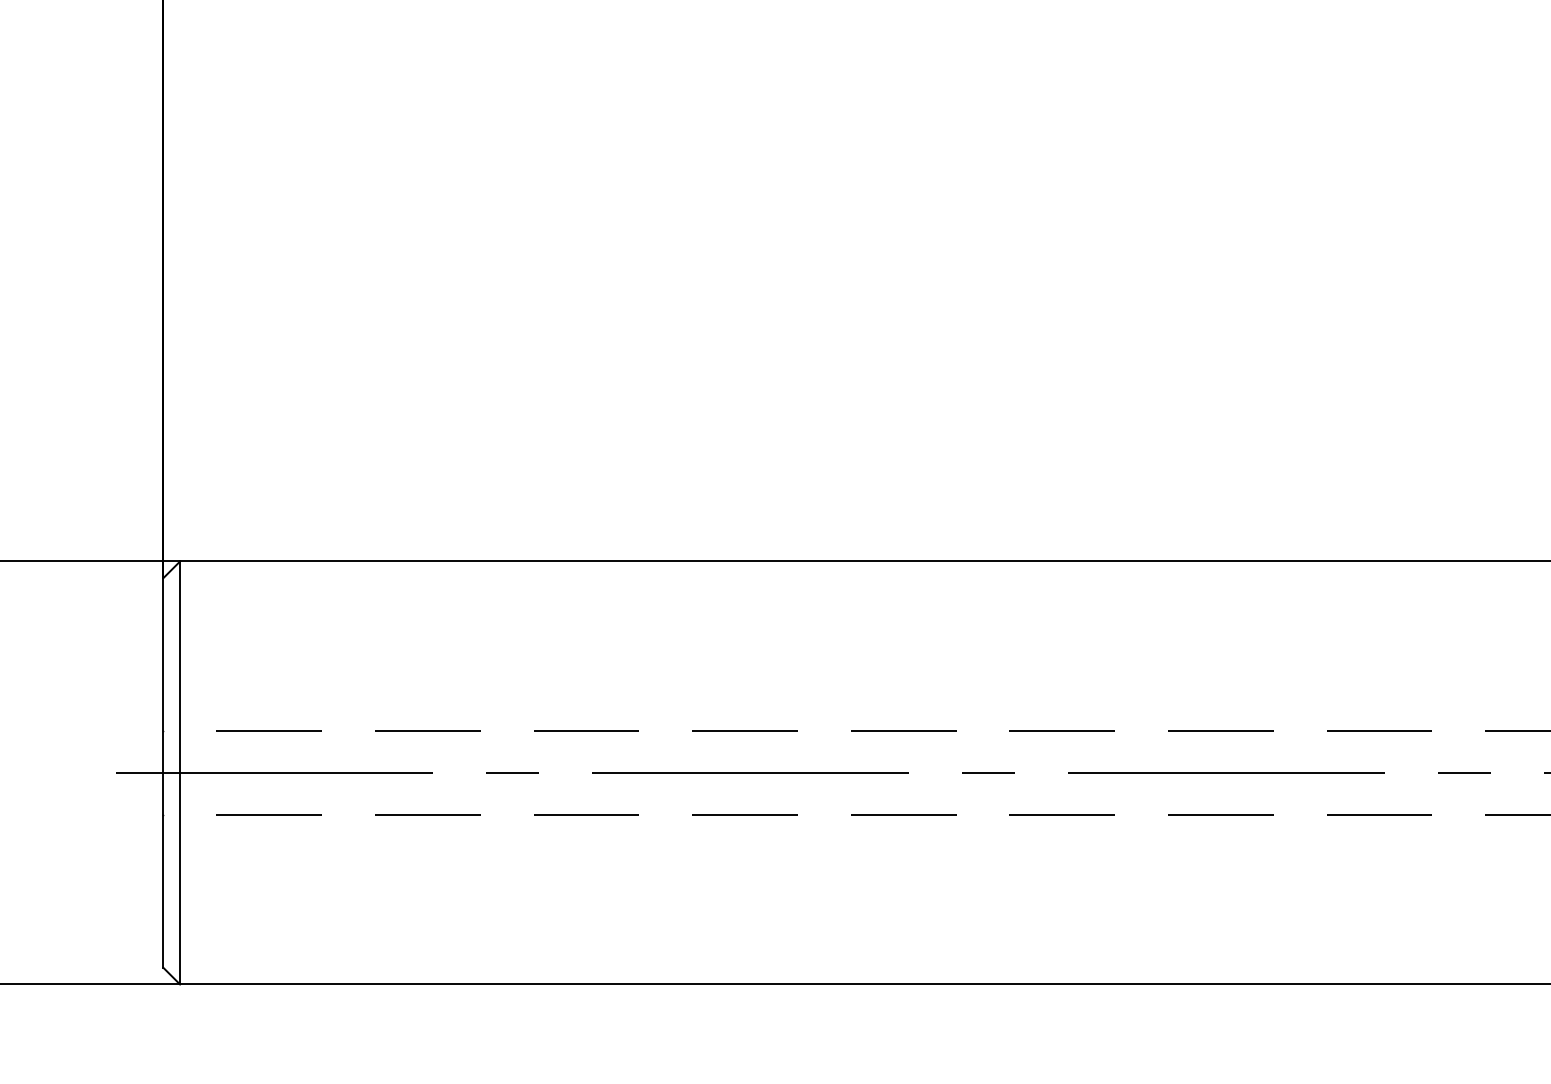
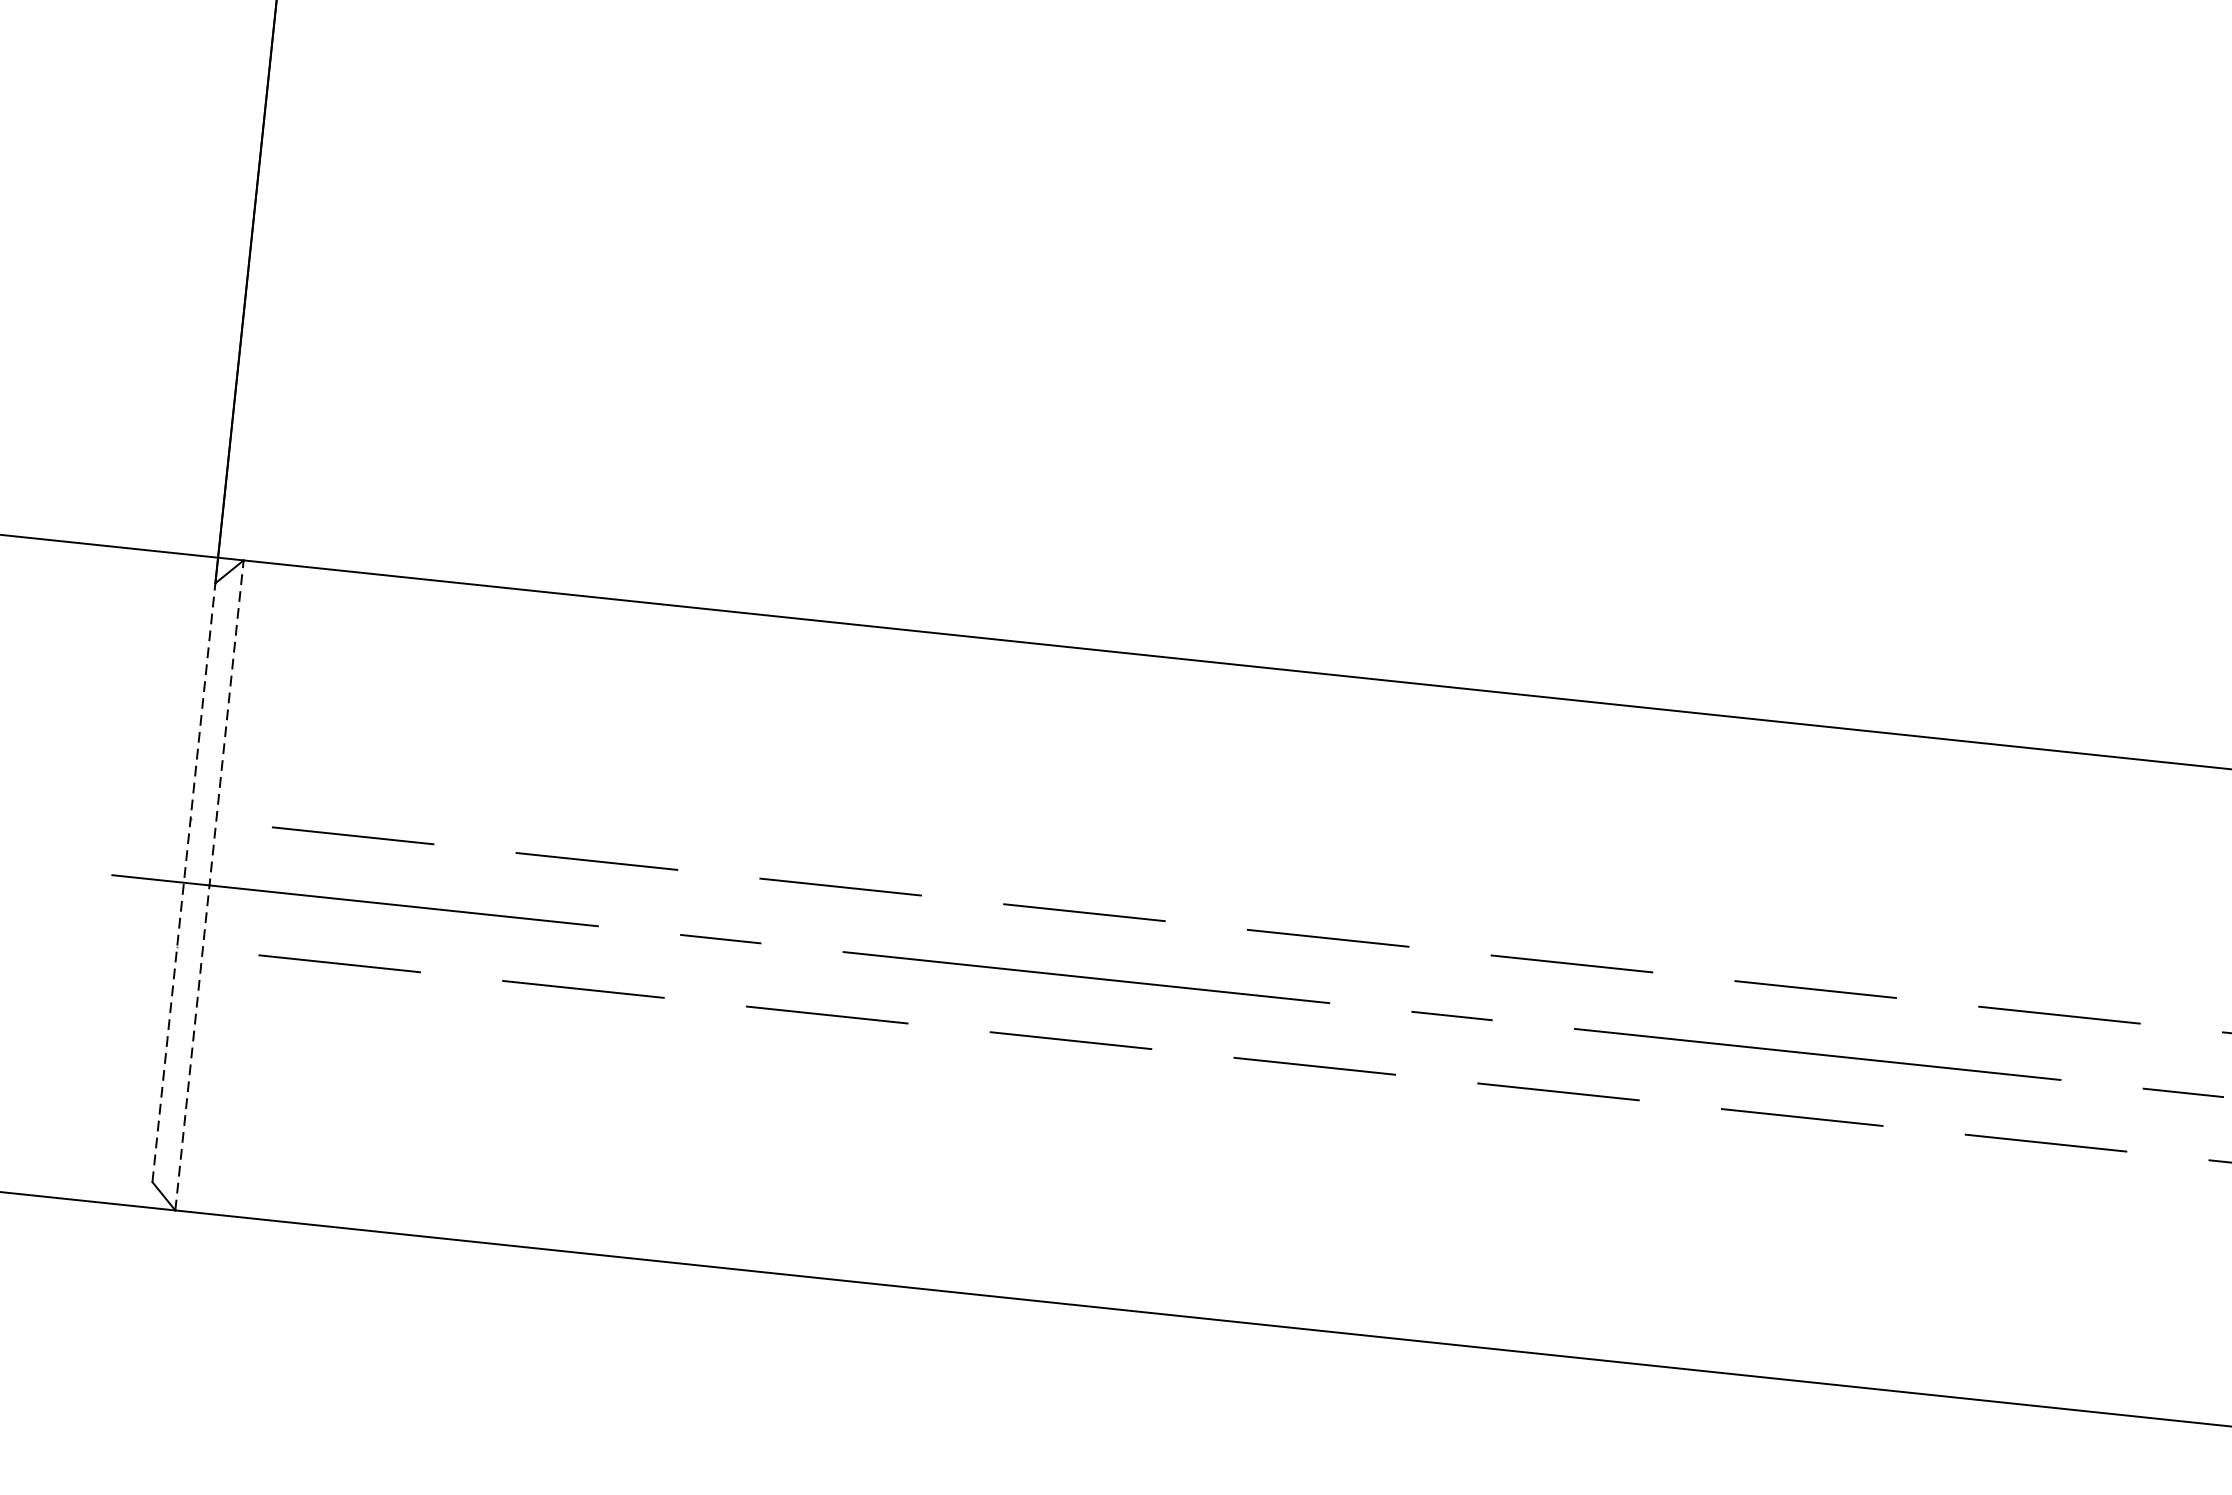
line: (163, 772) -> (184, 882), solid -> dashed
line: (180, 772) -> (210, 884), solid -> dashed

